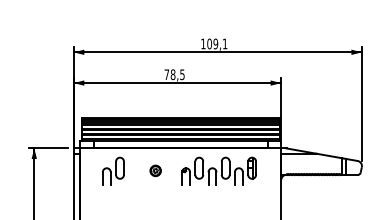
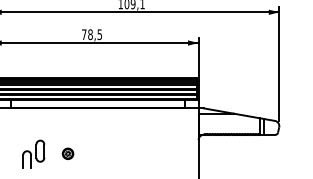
part: (113, 170) -> (33, 153), moved
part: (155, 170) -> (67, 153), moved
part: (218, 170) -> (135, 130), removed

